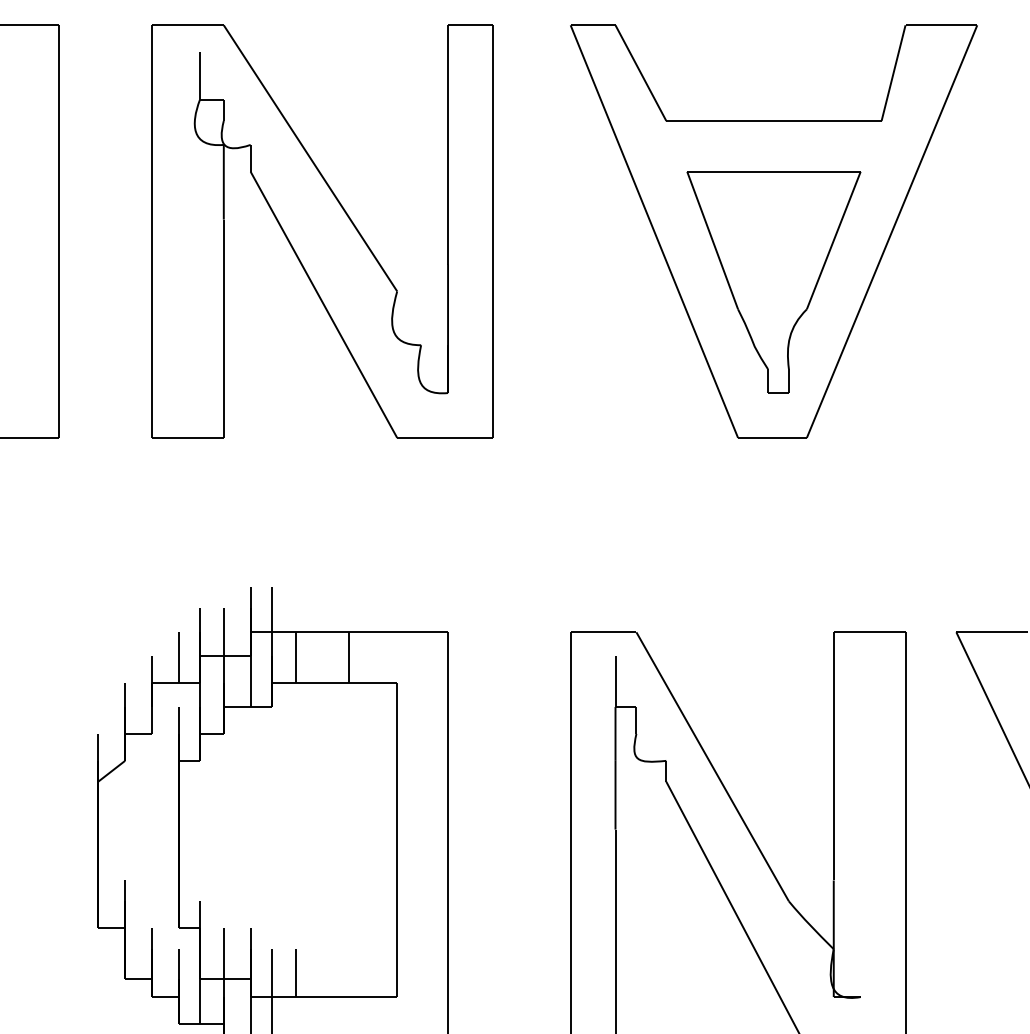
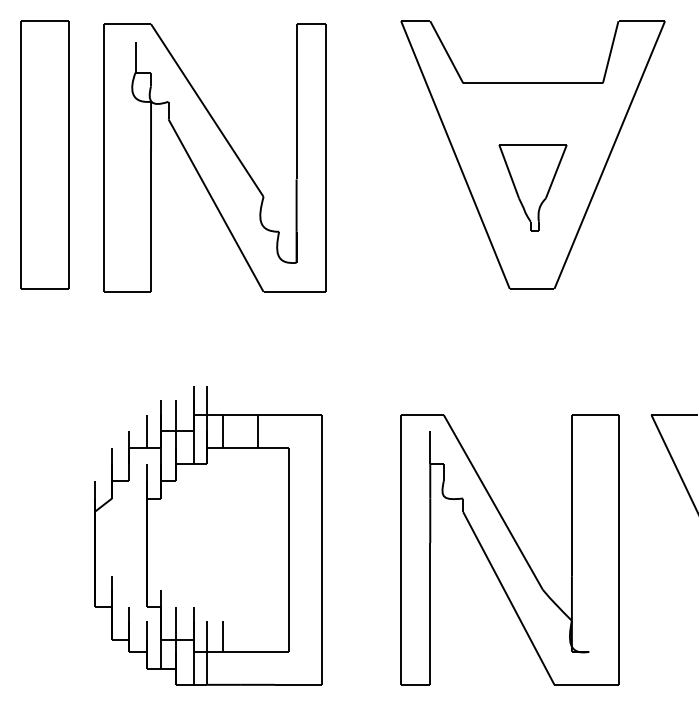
part: (321, 230) -> (214, 157), moved
part: (773, 281) -> (532, 187), size x0.6

